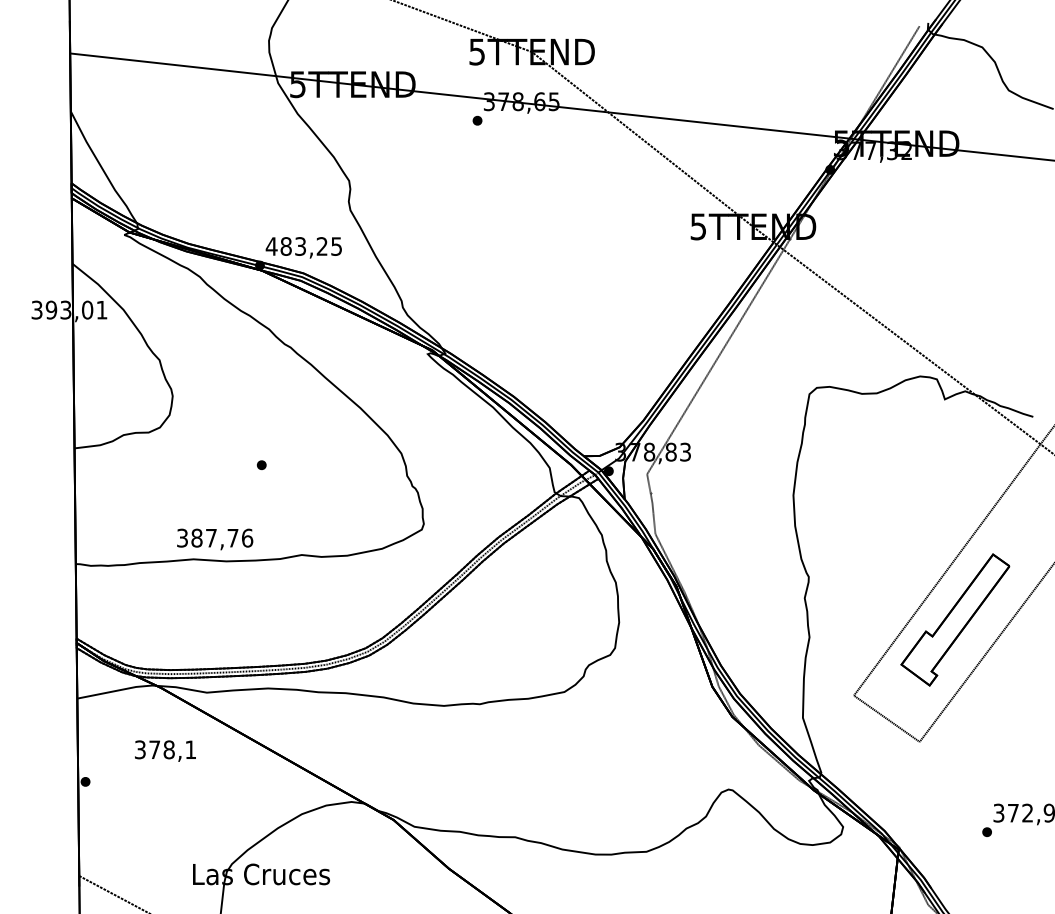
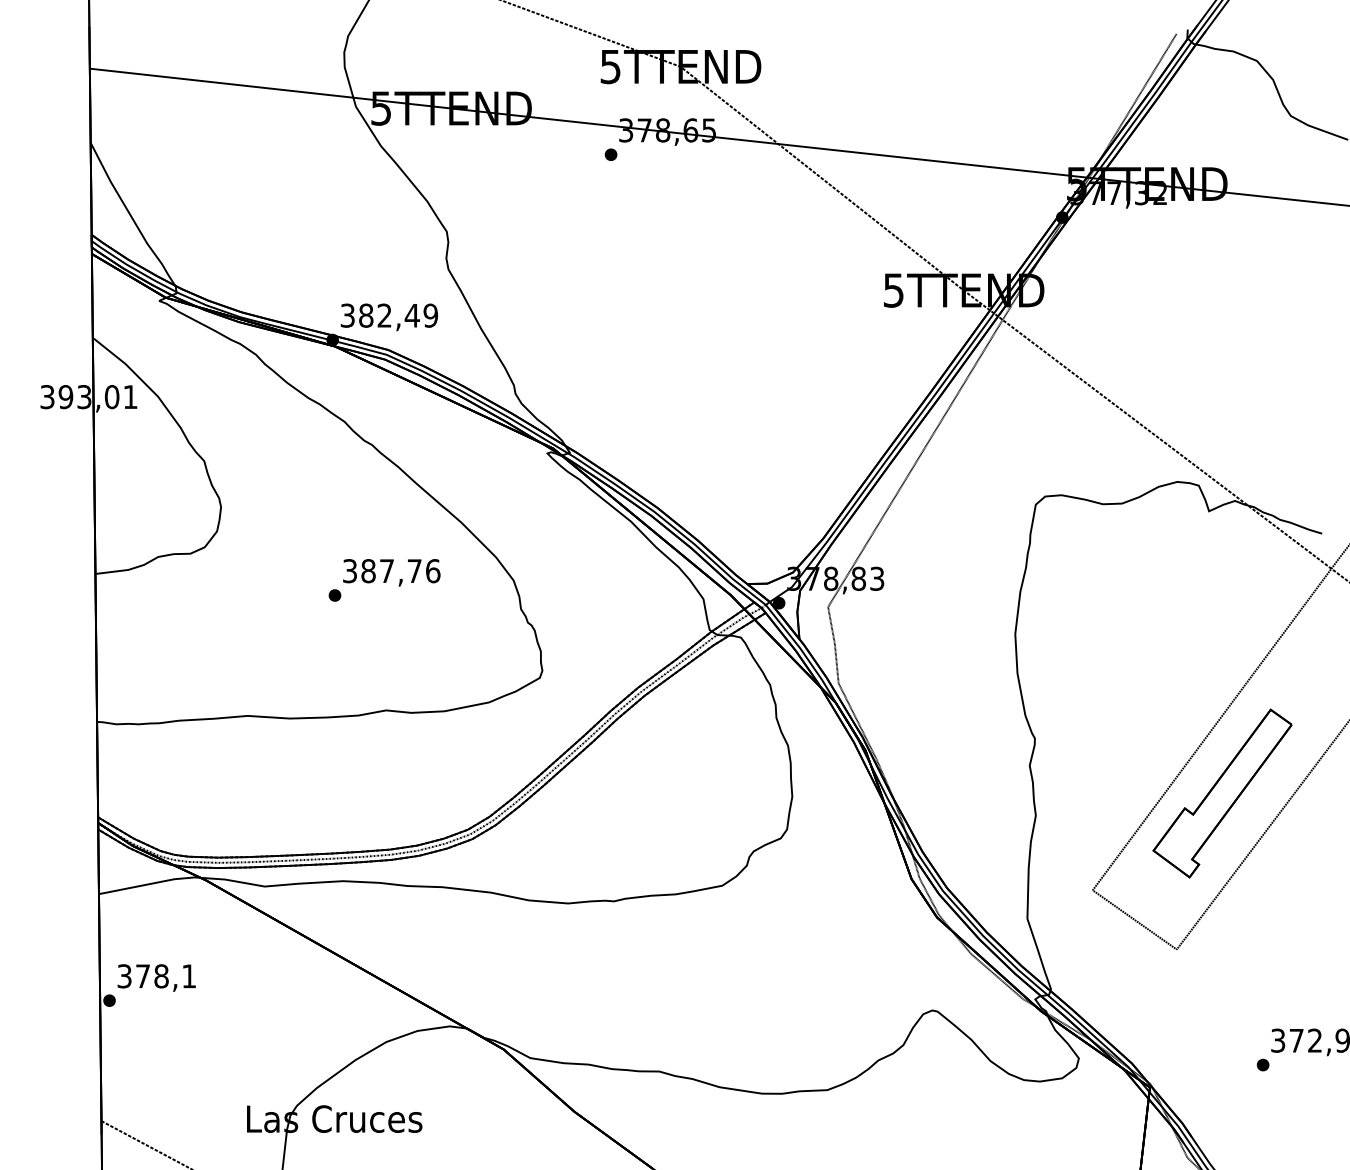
text: (303, 246) -> (388, 315), 483,25 -> 382,49
text: (215, 539) -> (392, 572), moved
text: (165, 750) -> (156, 977), moved

